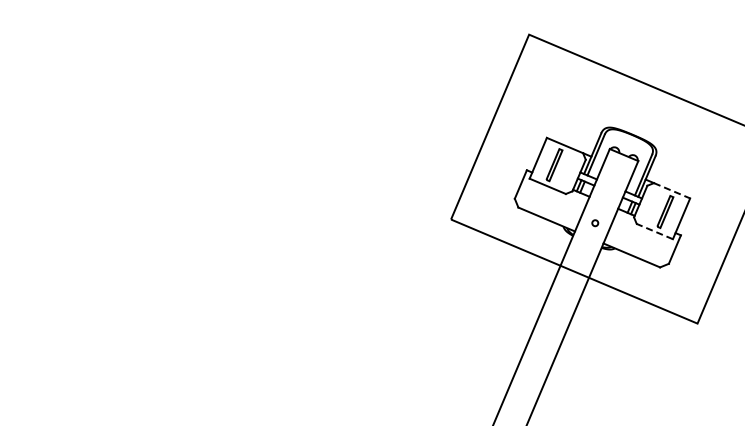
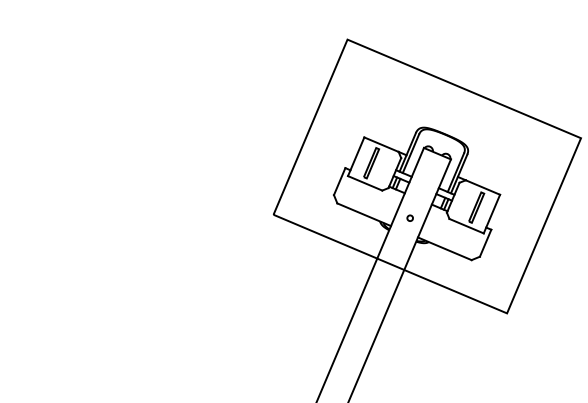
line: (672, 190) -> (483, 187), dashed -> solid
line: (654, 231) -> (466, 226), dashed -> solid

